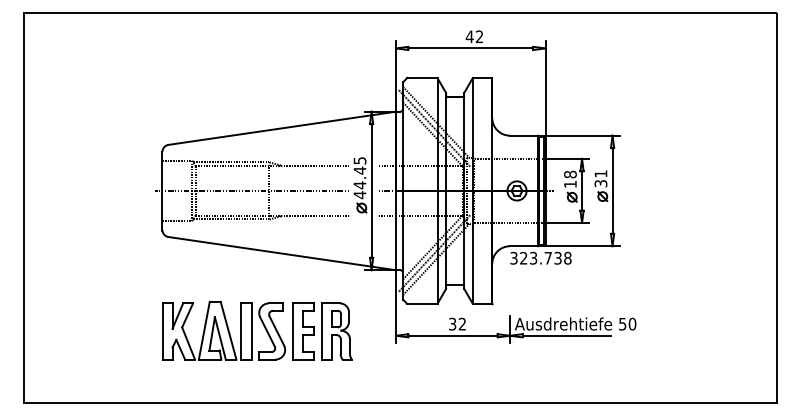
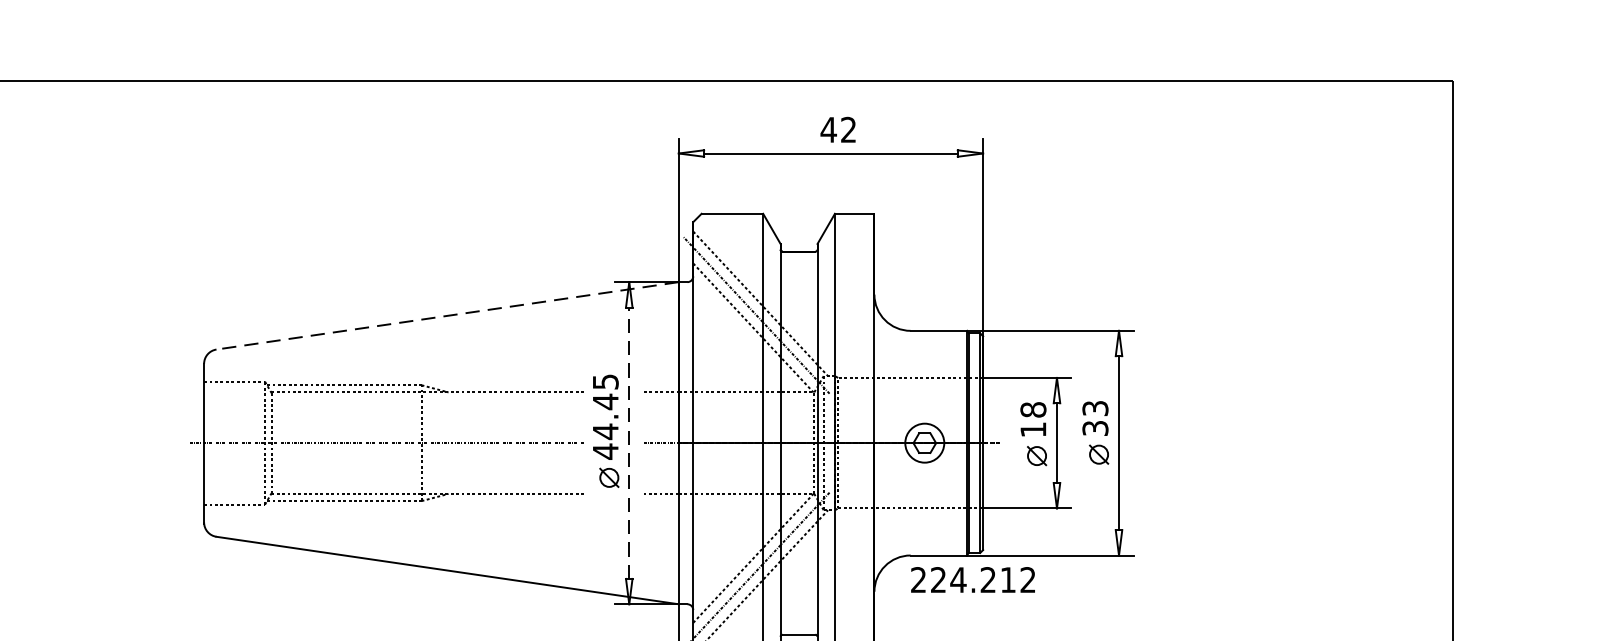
line: (282, 128) -> (448, 316), solid -> dashed
text: (600, 173) -> (1094, 407), 31 -> 33
line: (371, 190) -> (629, 442), solid -> dashed
text: (540, 257) -> (972, 578), 323.738 -> 224.212

